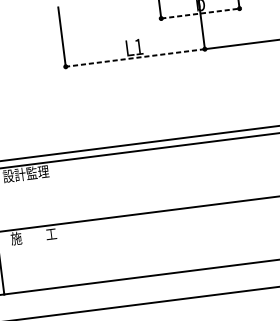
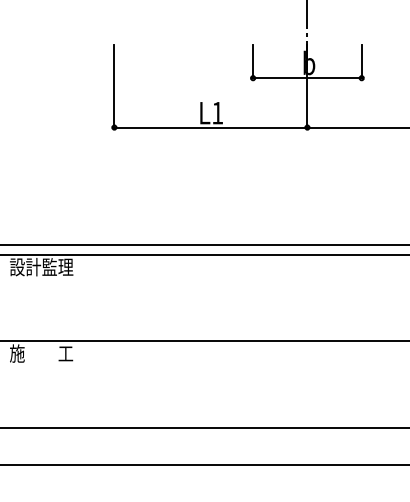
line: (200, 13) -> (307, 78), dashed -> solid
line: (135, 57) -> (210, 127), dashed -> solid

